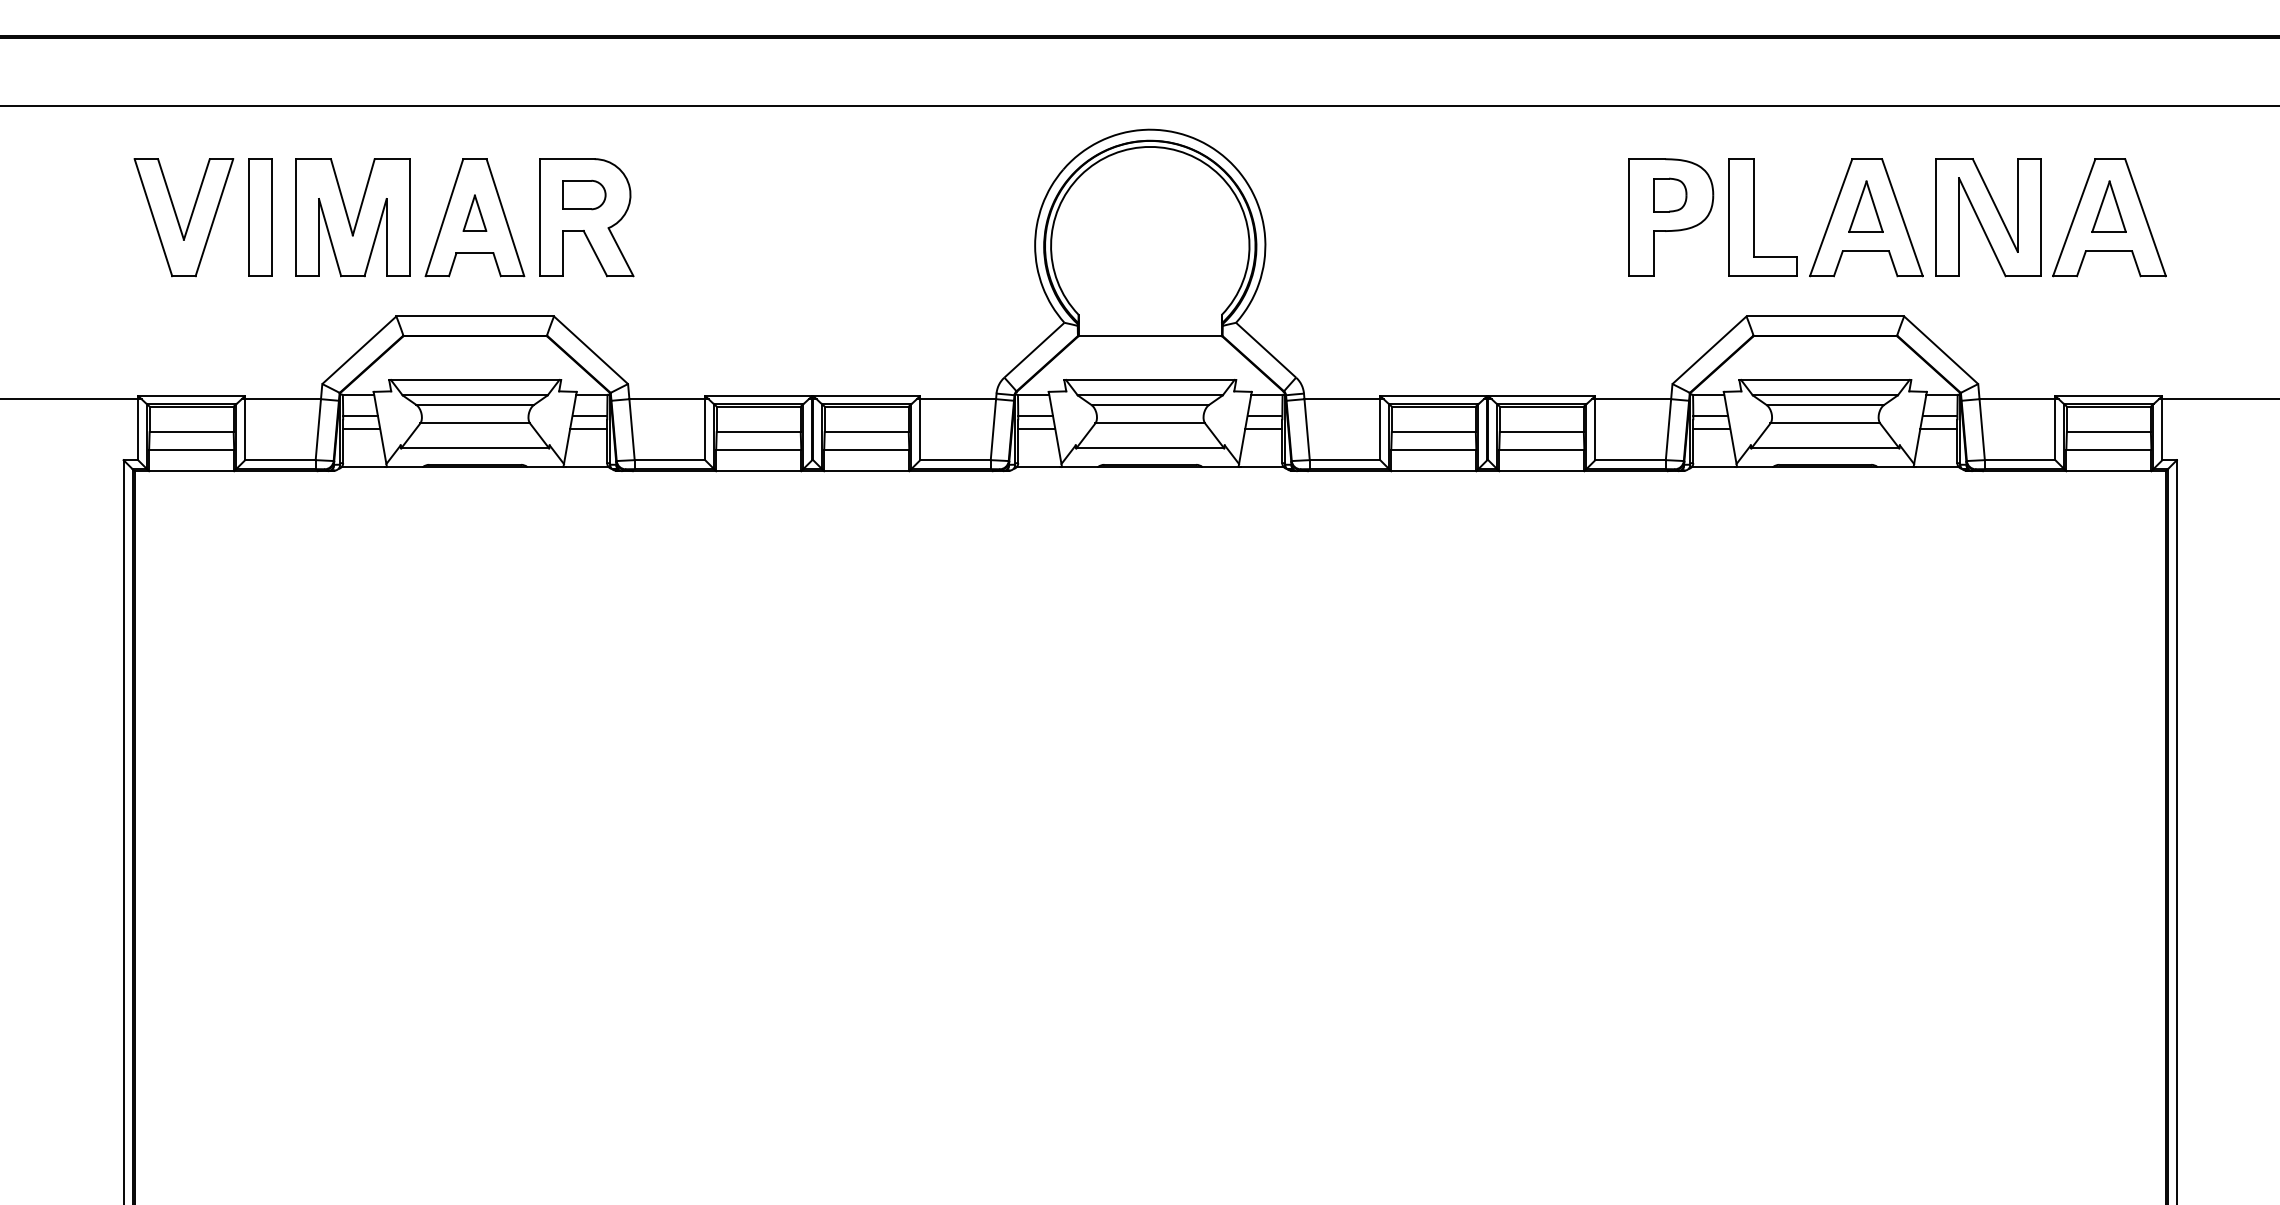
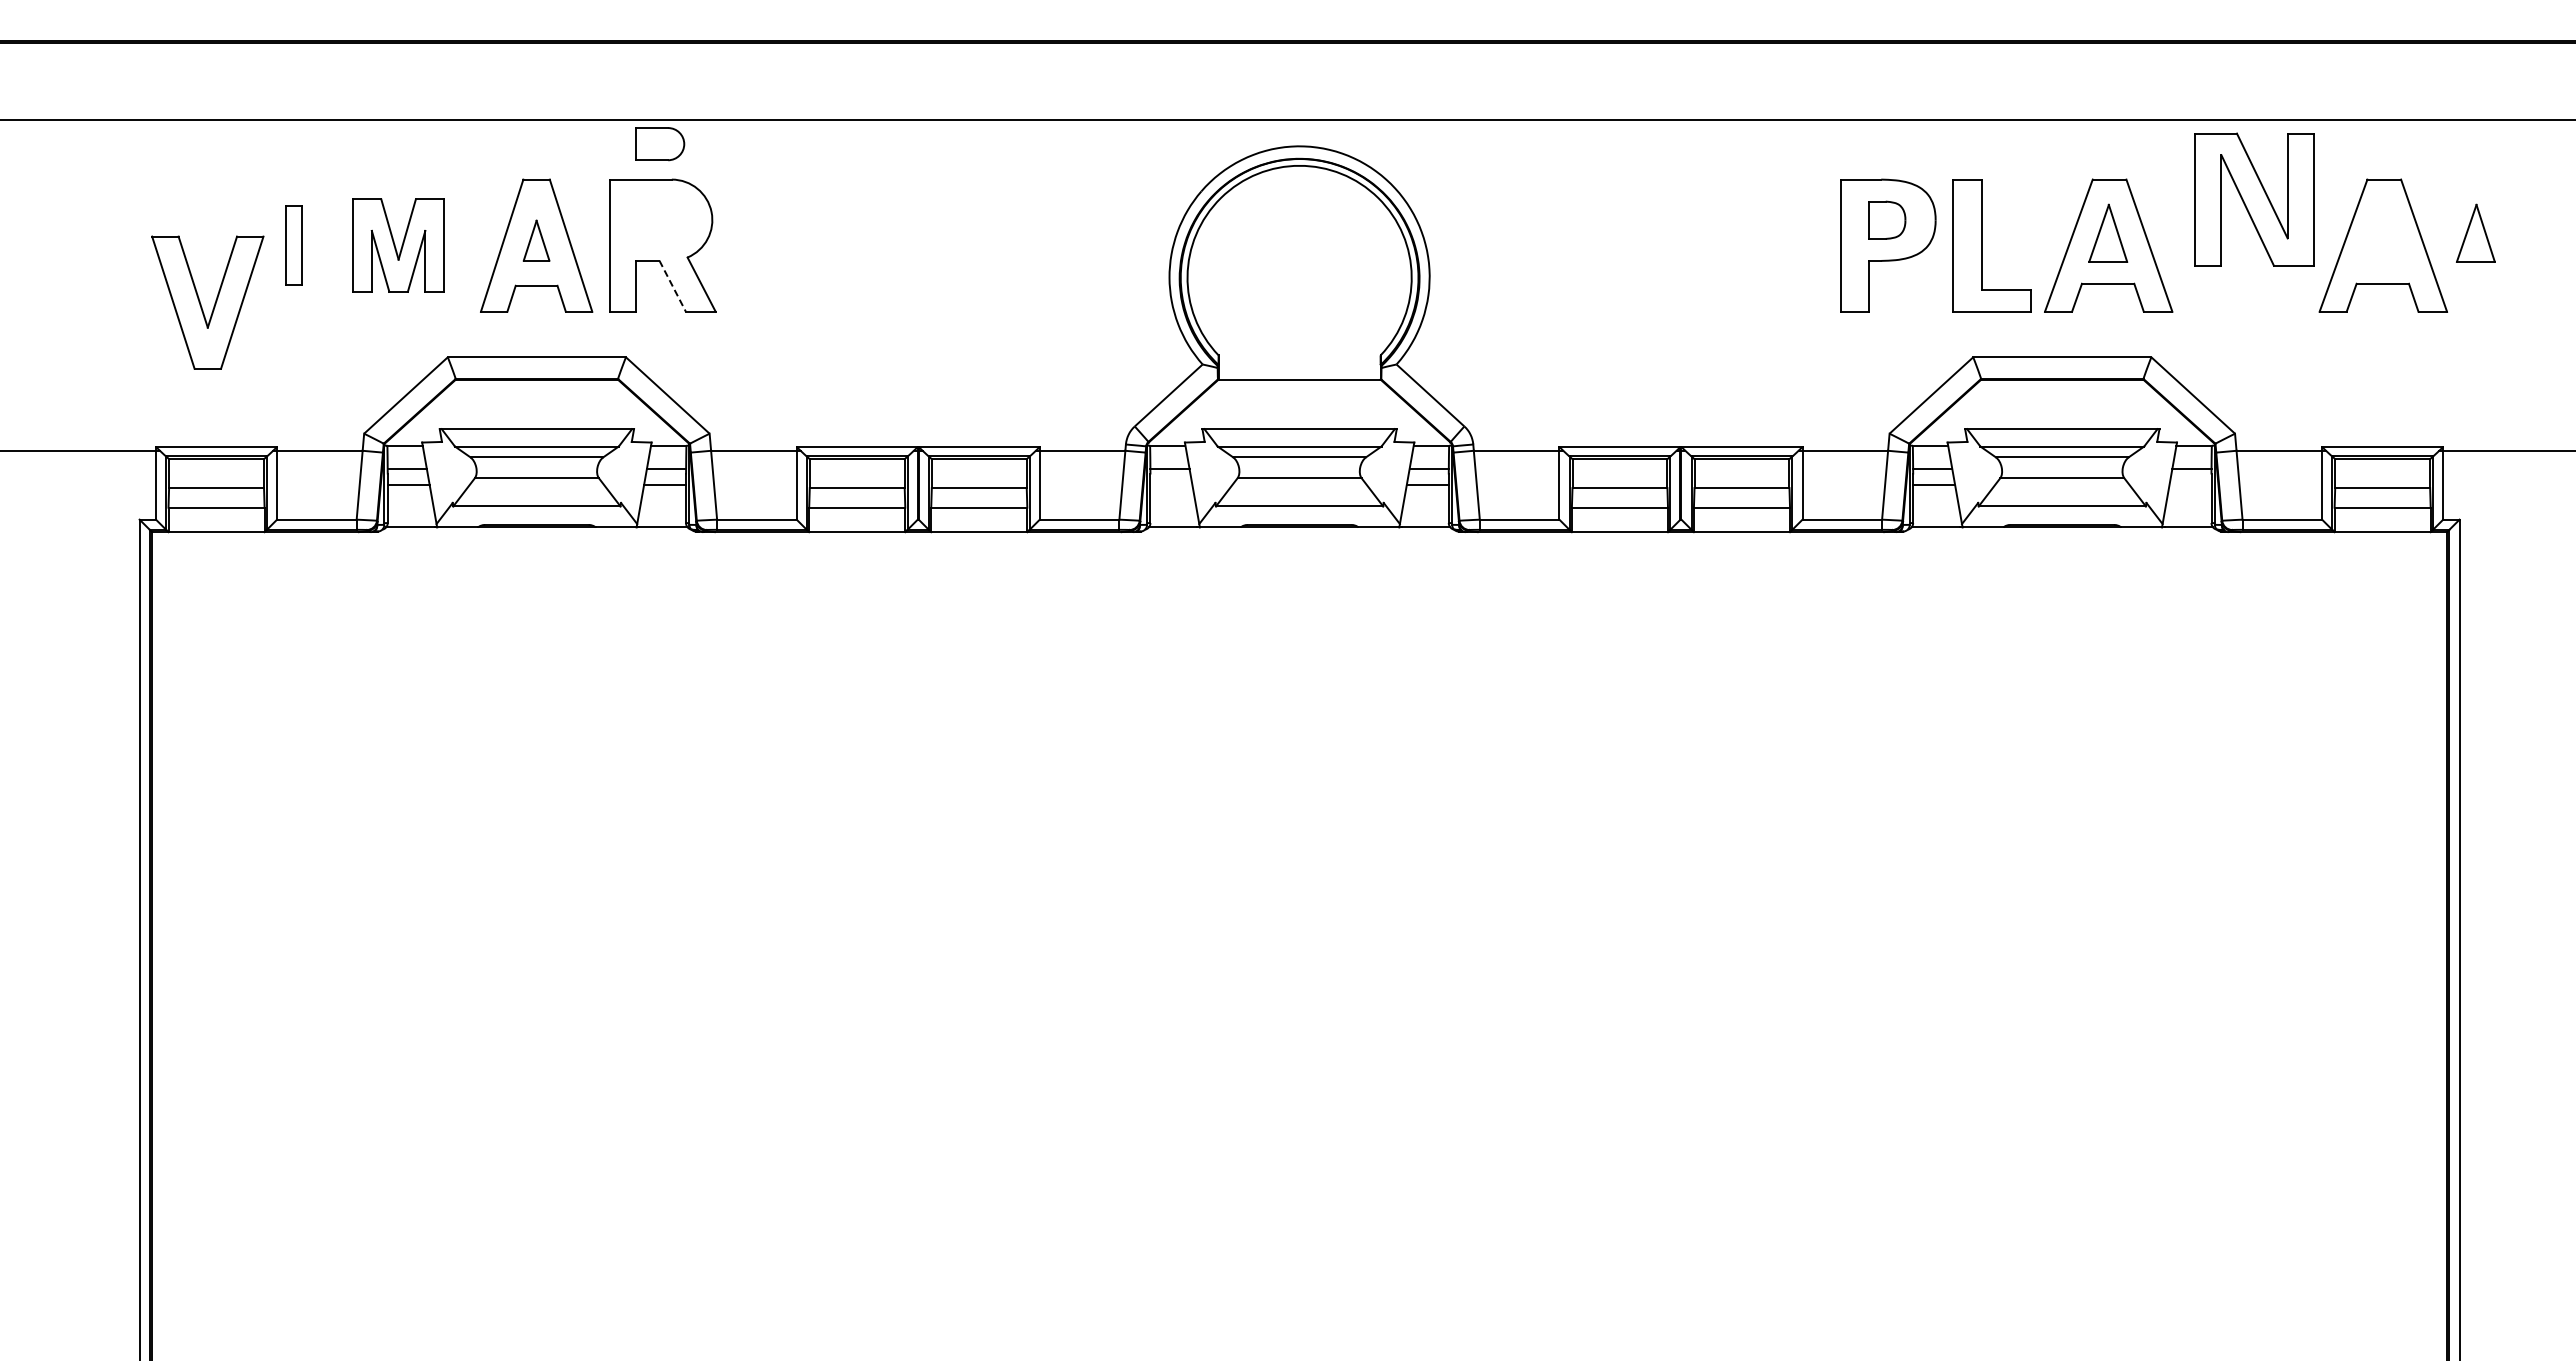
part: (584, 195) -> (660, 144), moved
part: (2108, 205) -> (2475, 232), moved
part: (260, 217) -> (294, 245), size x0.6
part: (352, 217) -> (398, 245), size x0.7
part: (1988, 217) -> (2254, 199), moved
part: (178, 219) -> (201, 304), moved
line: (595, 253) -> (672, 286), solid -> dashed
line: (1036, 429) -> (1171, 484), removed
line: (1938, 429) -> (2190, 484), removed

